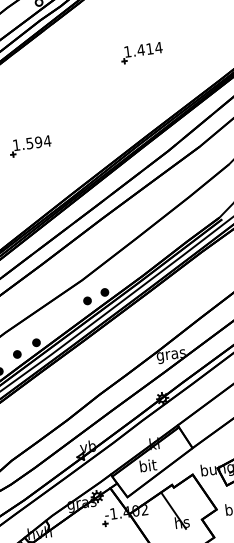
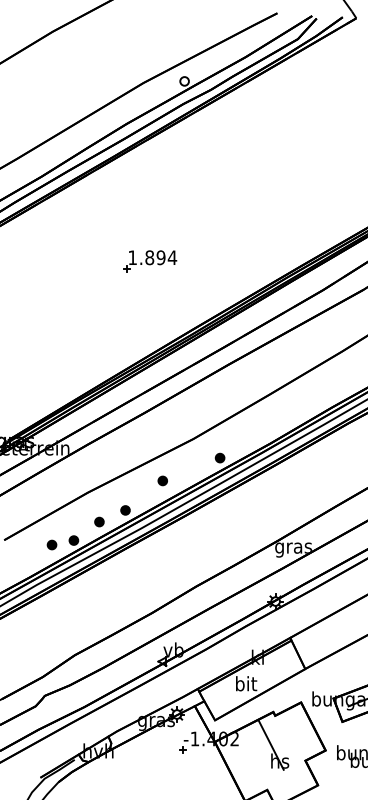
part: (141, 52) -> (305, 161), removed
text: (29, 143) -> (149, 257), 1.594 -> 1.894
part: (87, 300) -> (162, 480), moved

